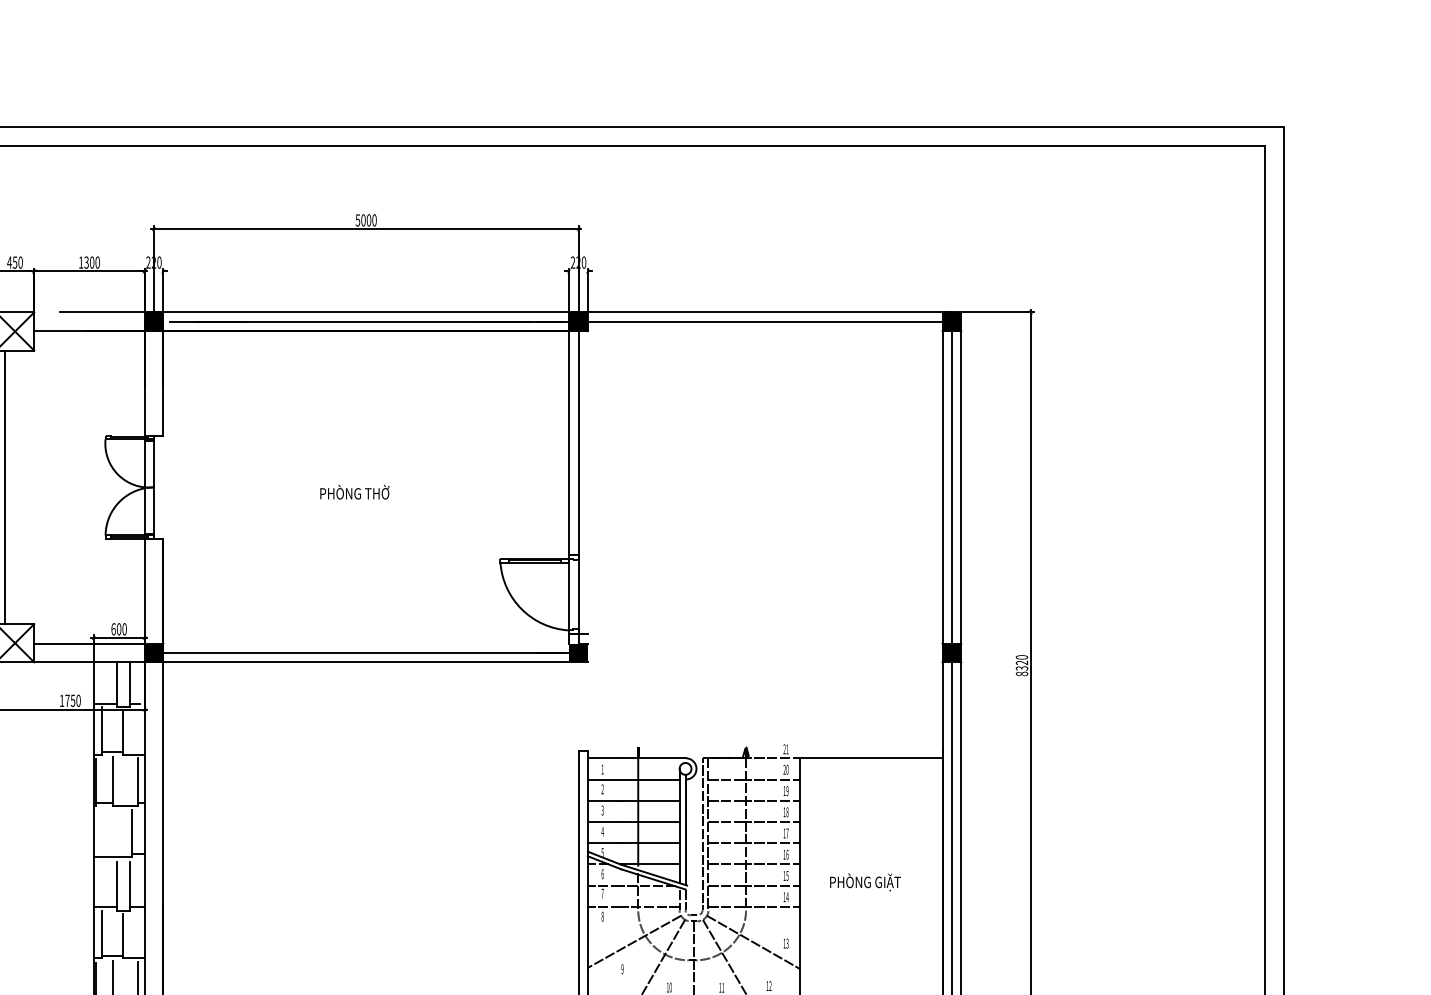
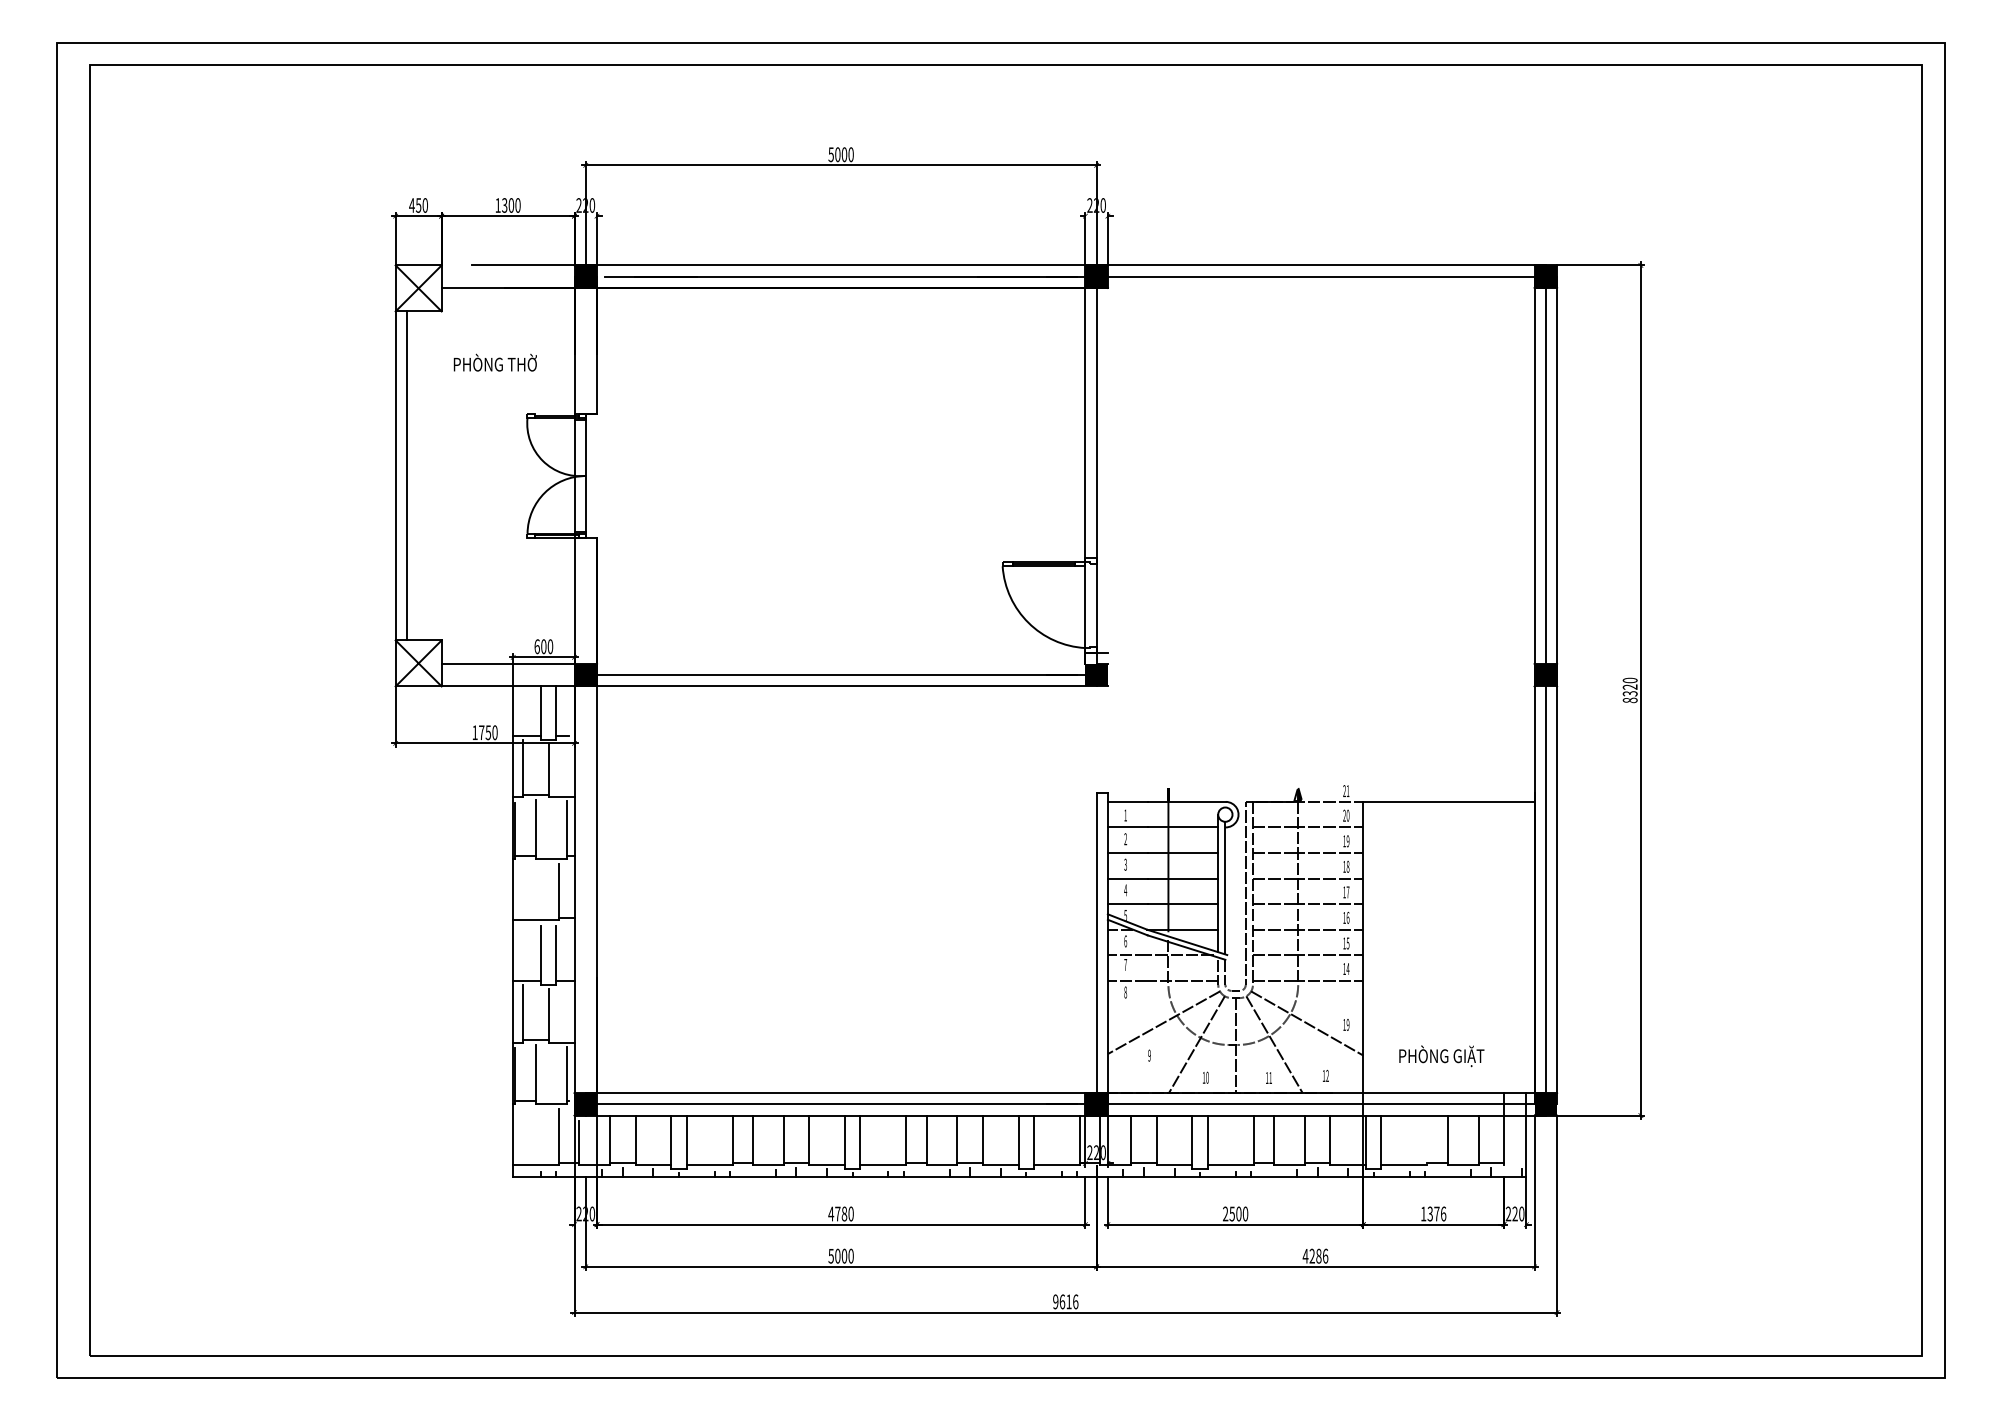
text: (354, 492) -> (494, 362), moved
text: (865, 882) -> (1441, 1056), moved
text: (787, 944) -> (1347, 1025), 13 -> 19

